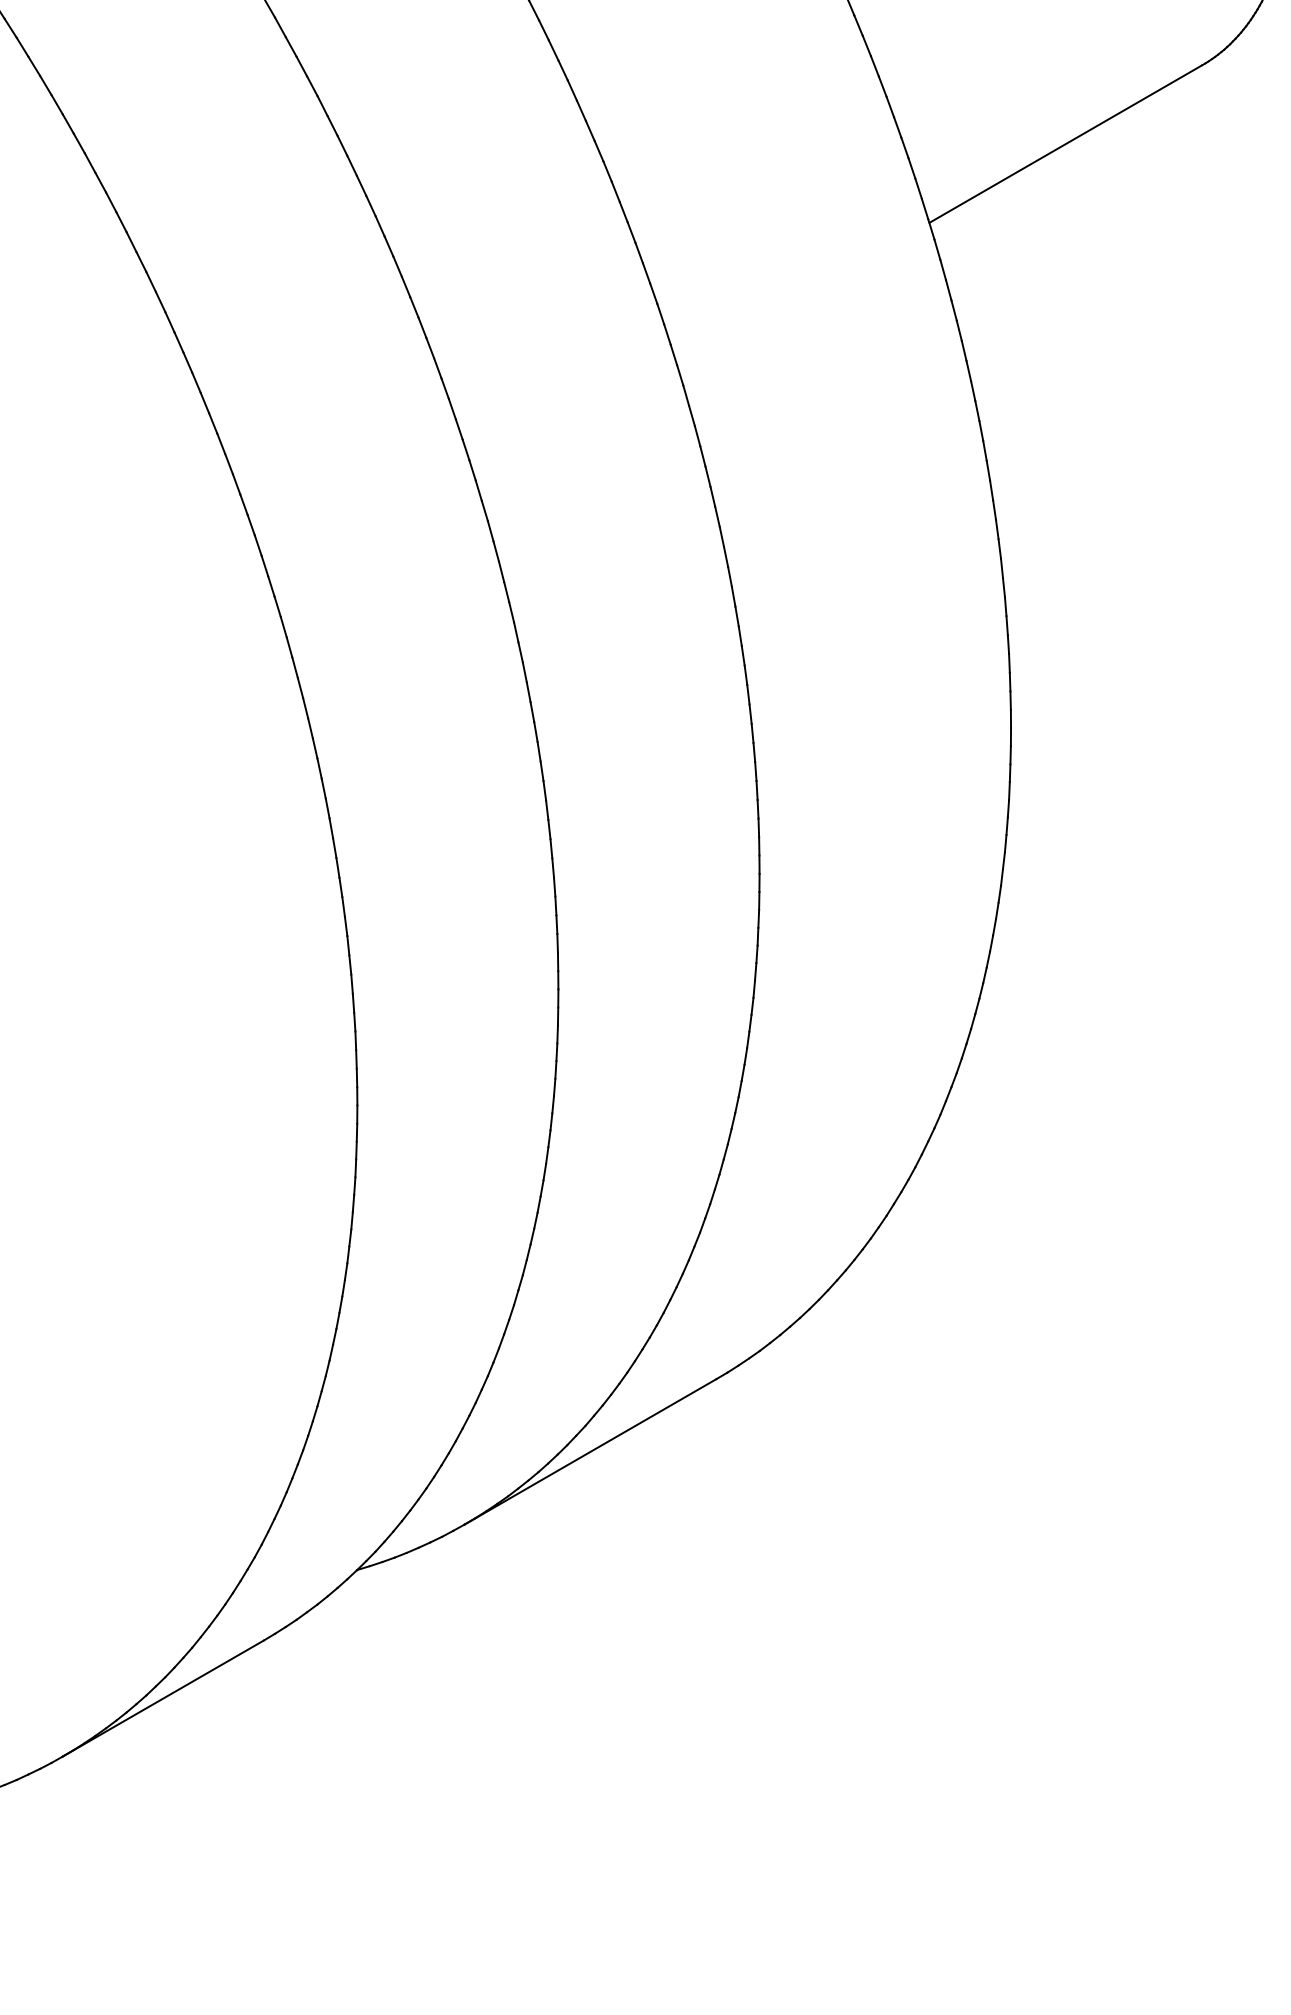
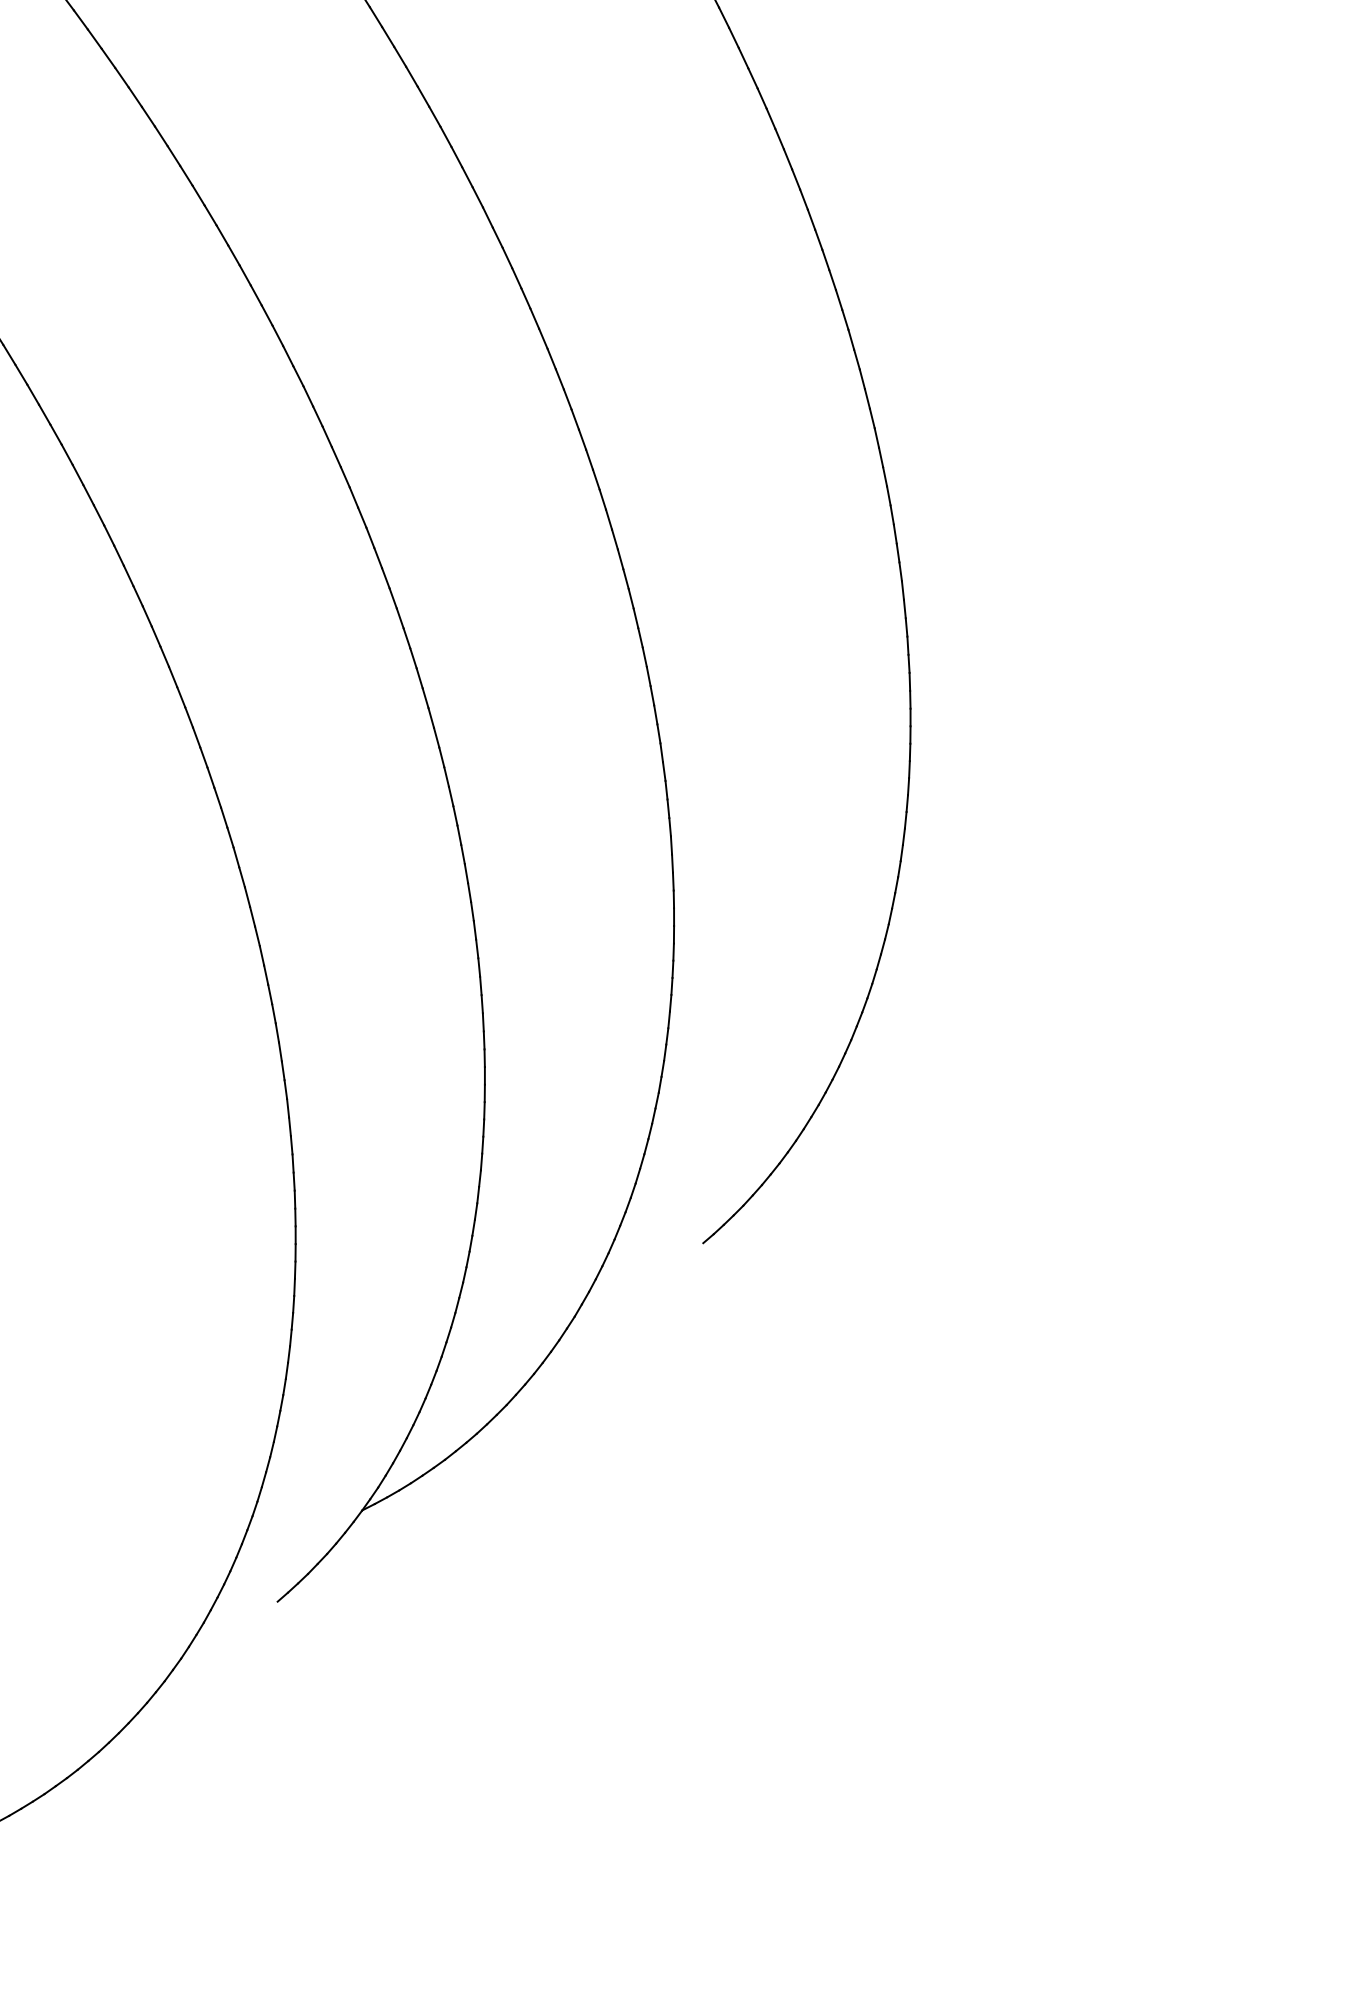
line: (590, 1451) -> (584, 1342), removed
line: (162, 1698) -> (182, 1681), removed

